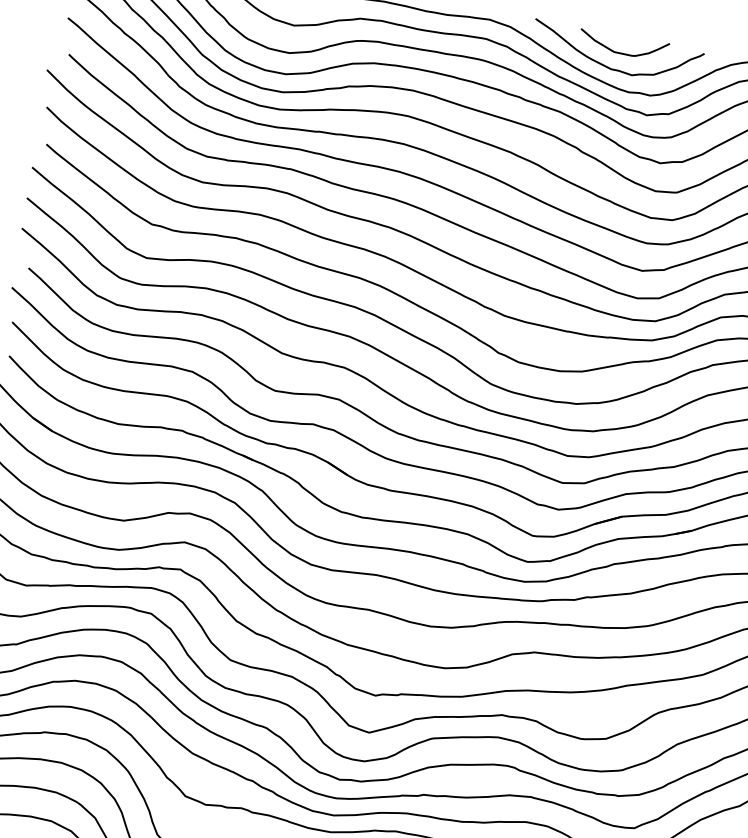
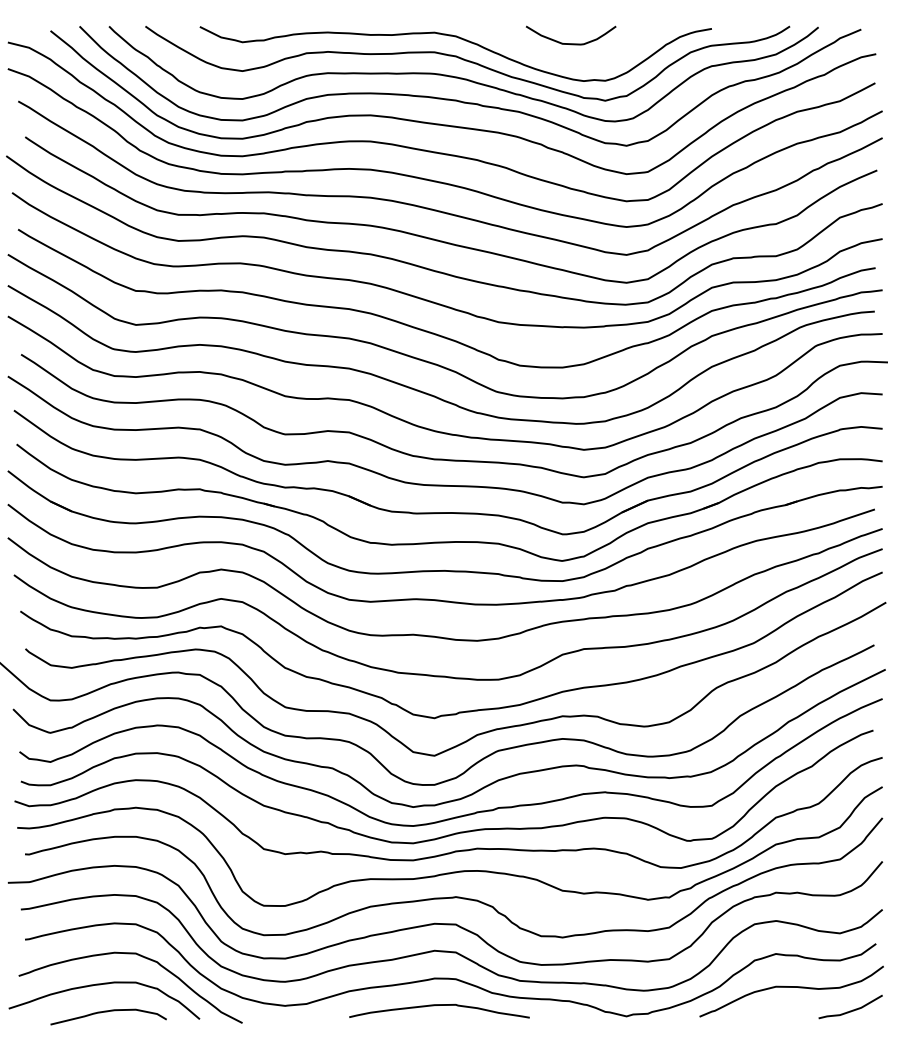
curve: (609, 67) -> (560, 59), removed

